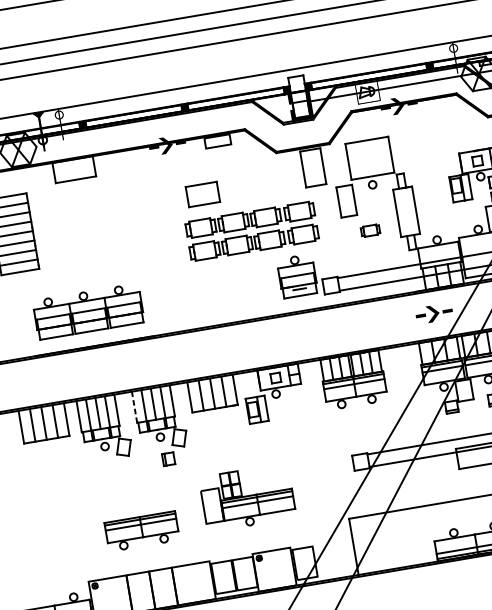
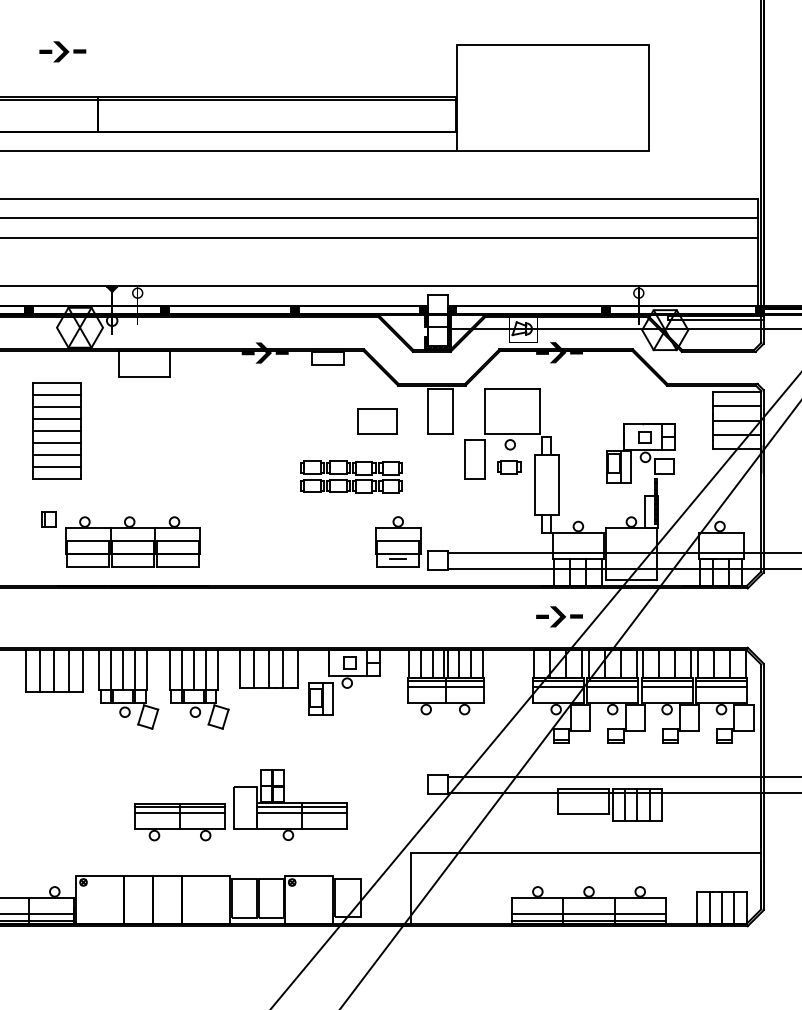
part: (202, 194) -> (377, 421), moved
part: (251, 230) -> (351, 476), size x0.62
part: (370, 231) -> (509, 467), moved
line: (134, 407) -> (169, 669), dashed -> solid
part: (168, 459) -> (48, 519), moved
part: (141, 532) -> (179, 822), moved

